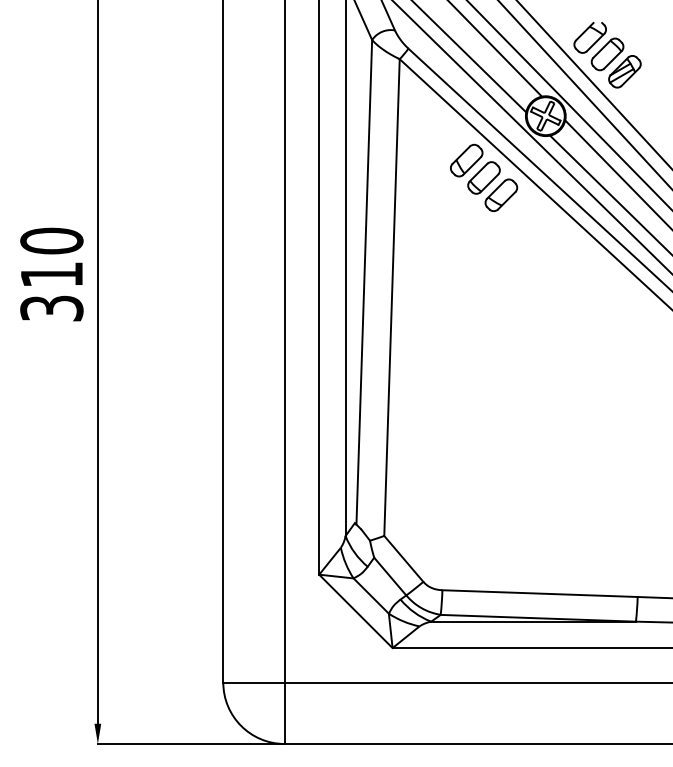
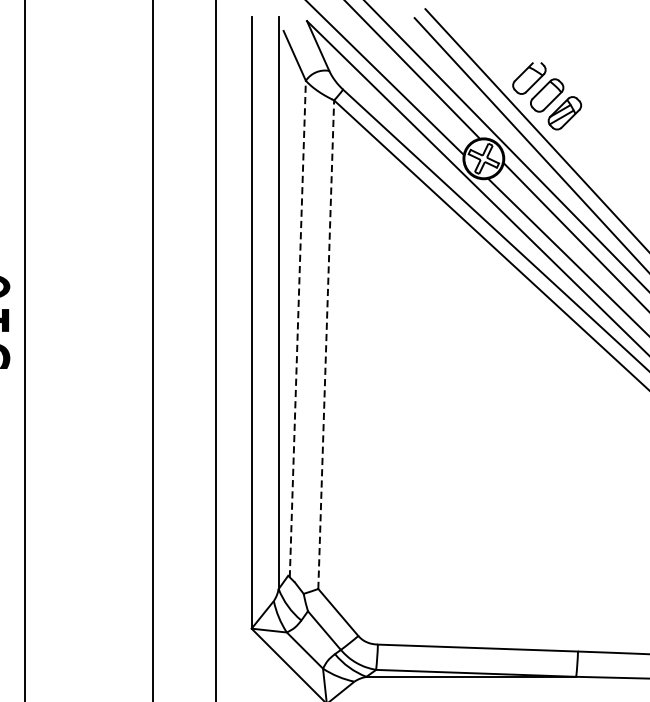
part: (484, 177) -> (421, 221), removed
line: (364, 281) -> (298, 328), solid -> dashed
line: (392, 297) -> (326, 344), solid -> dashed

